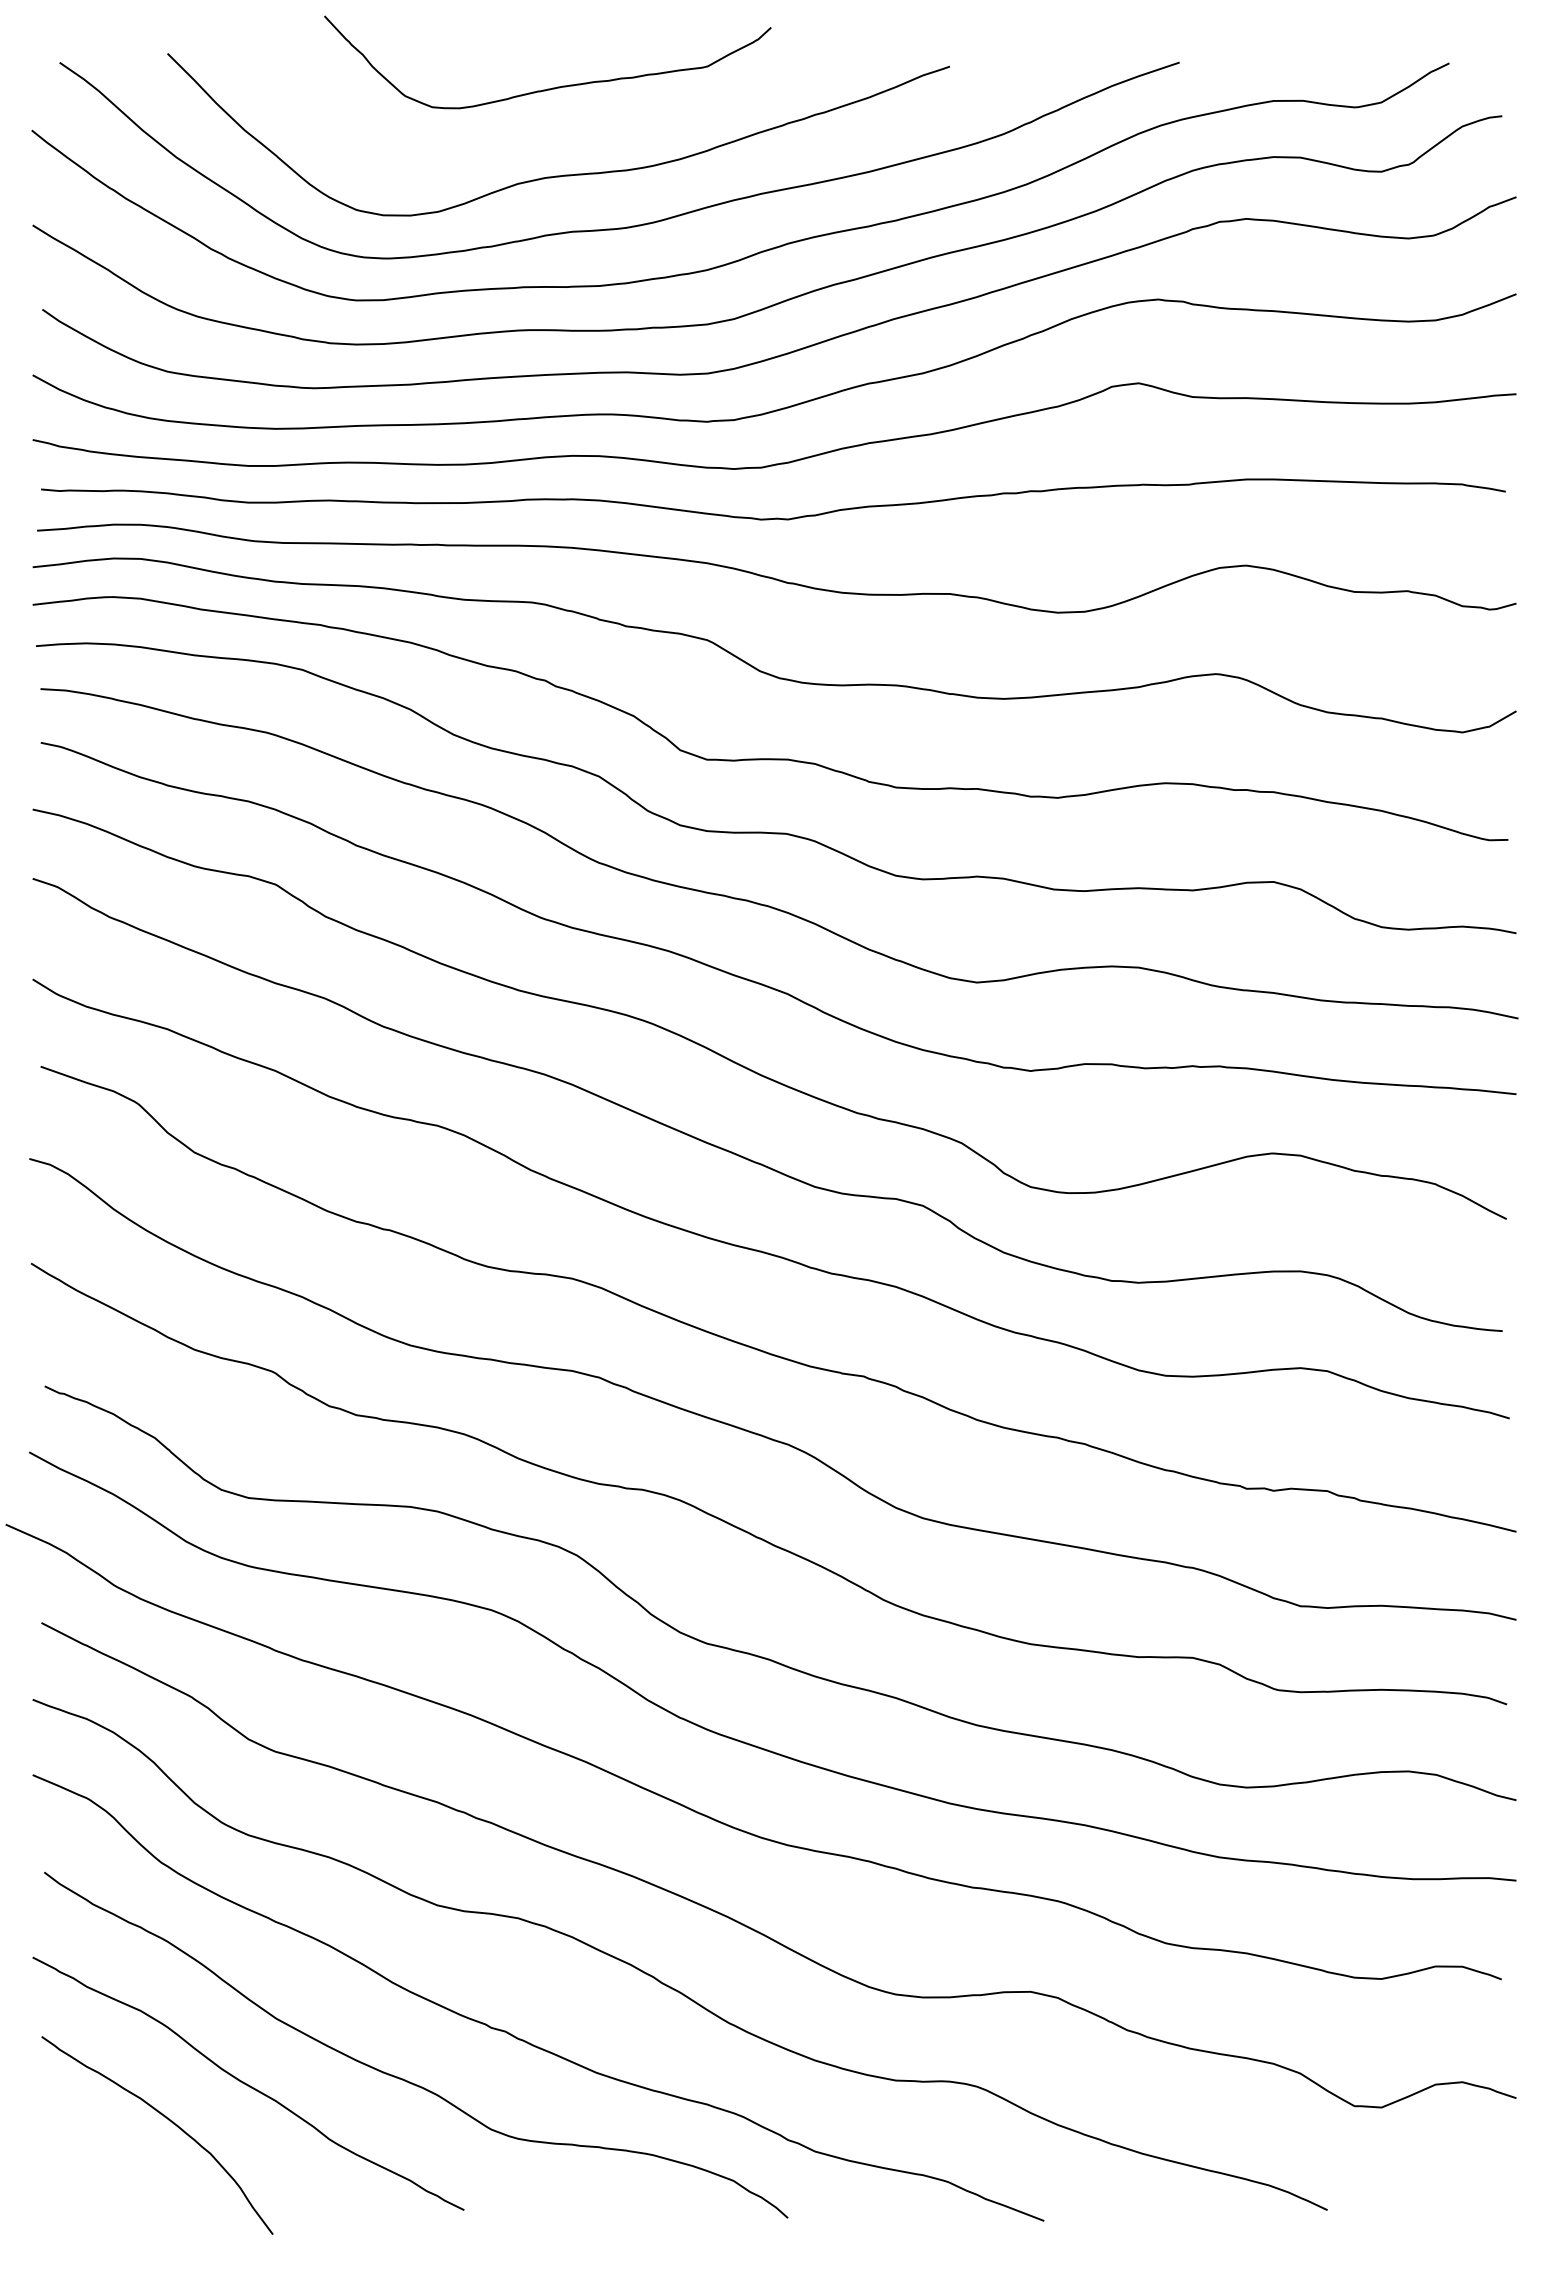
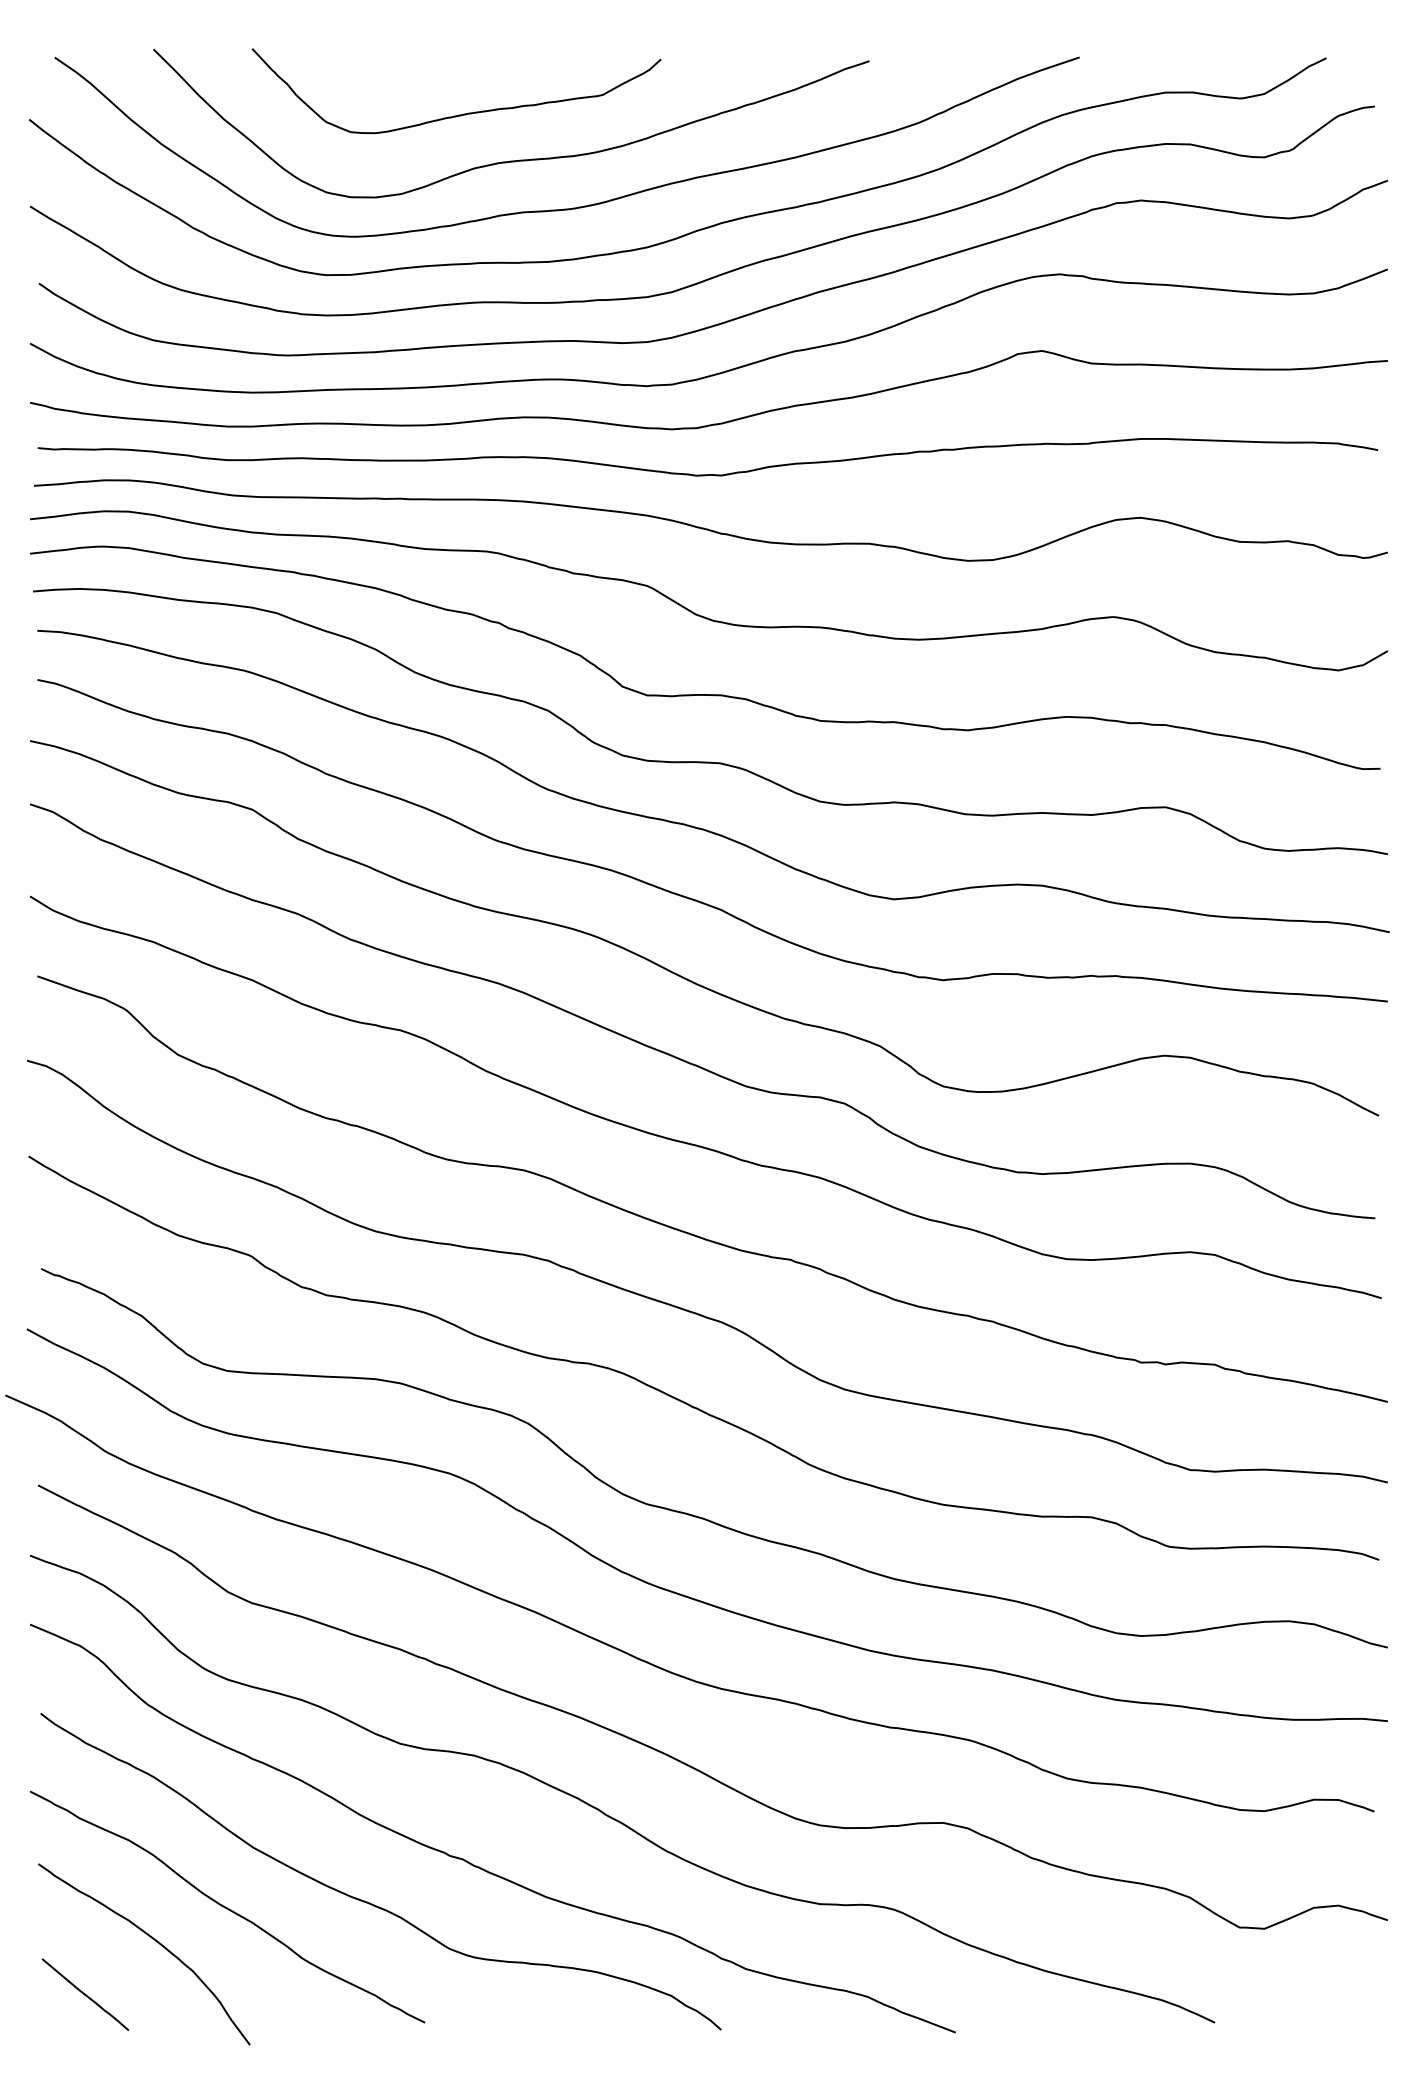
curve: (552, 87) -> (460, 114), moved
line: (92, 2179) -> (84, 1994), added

